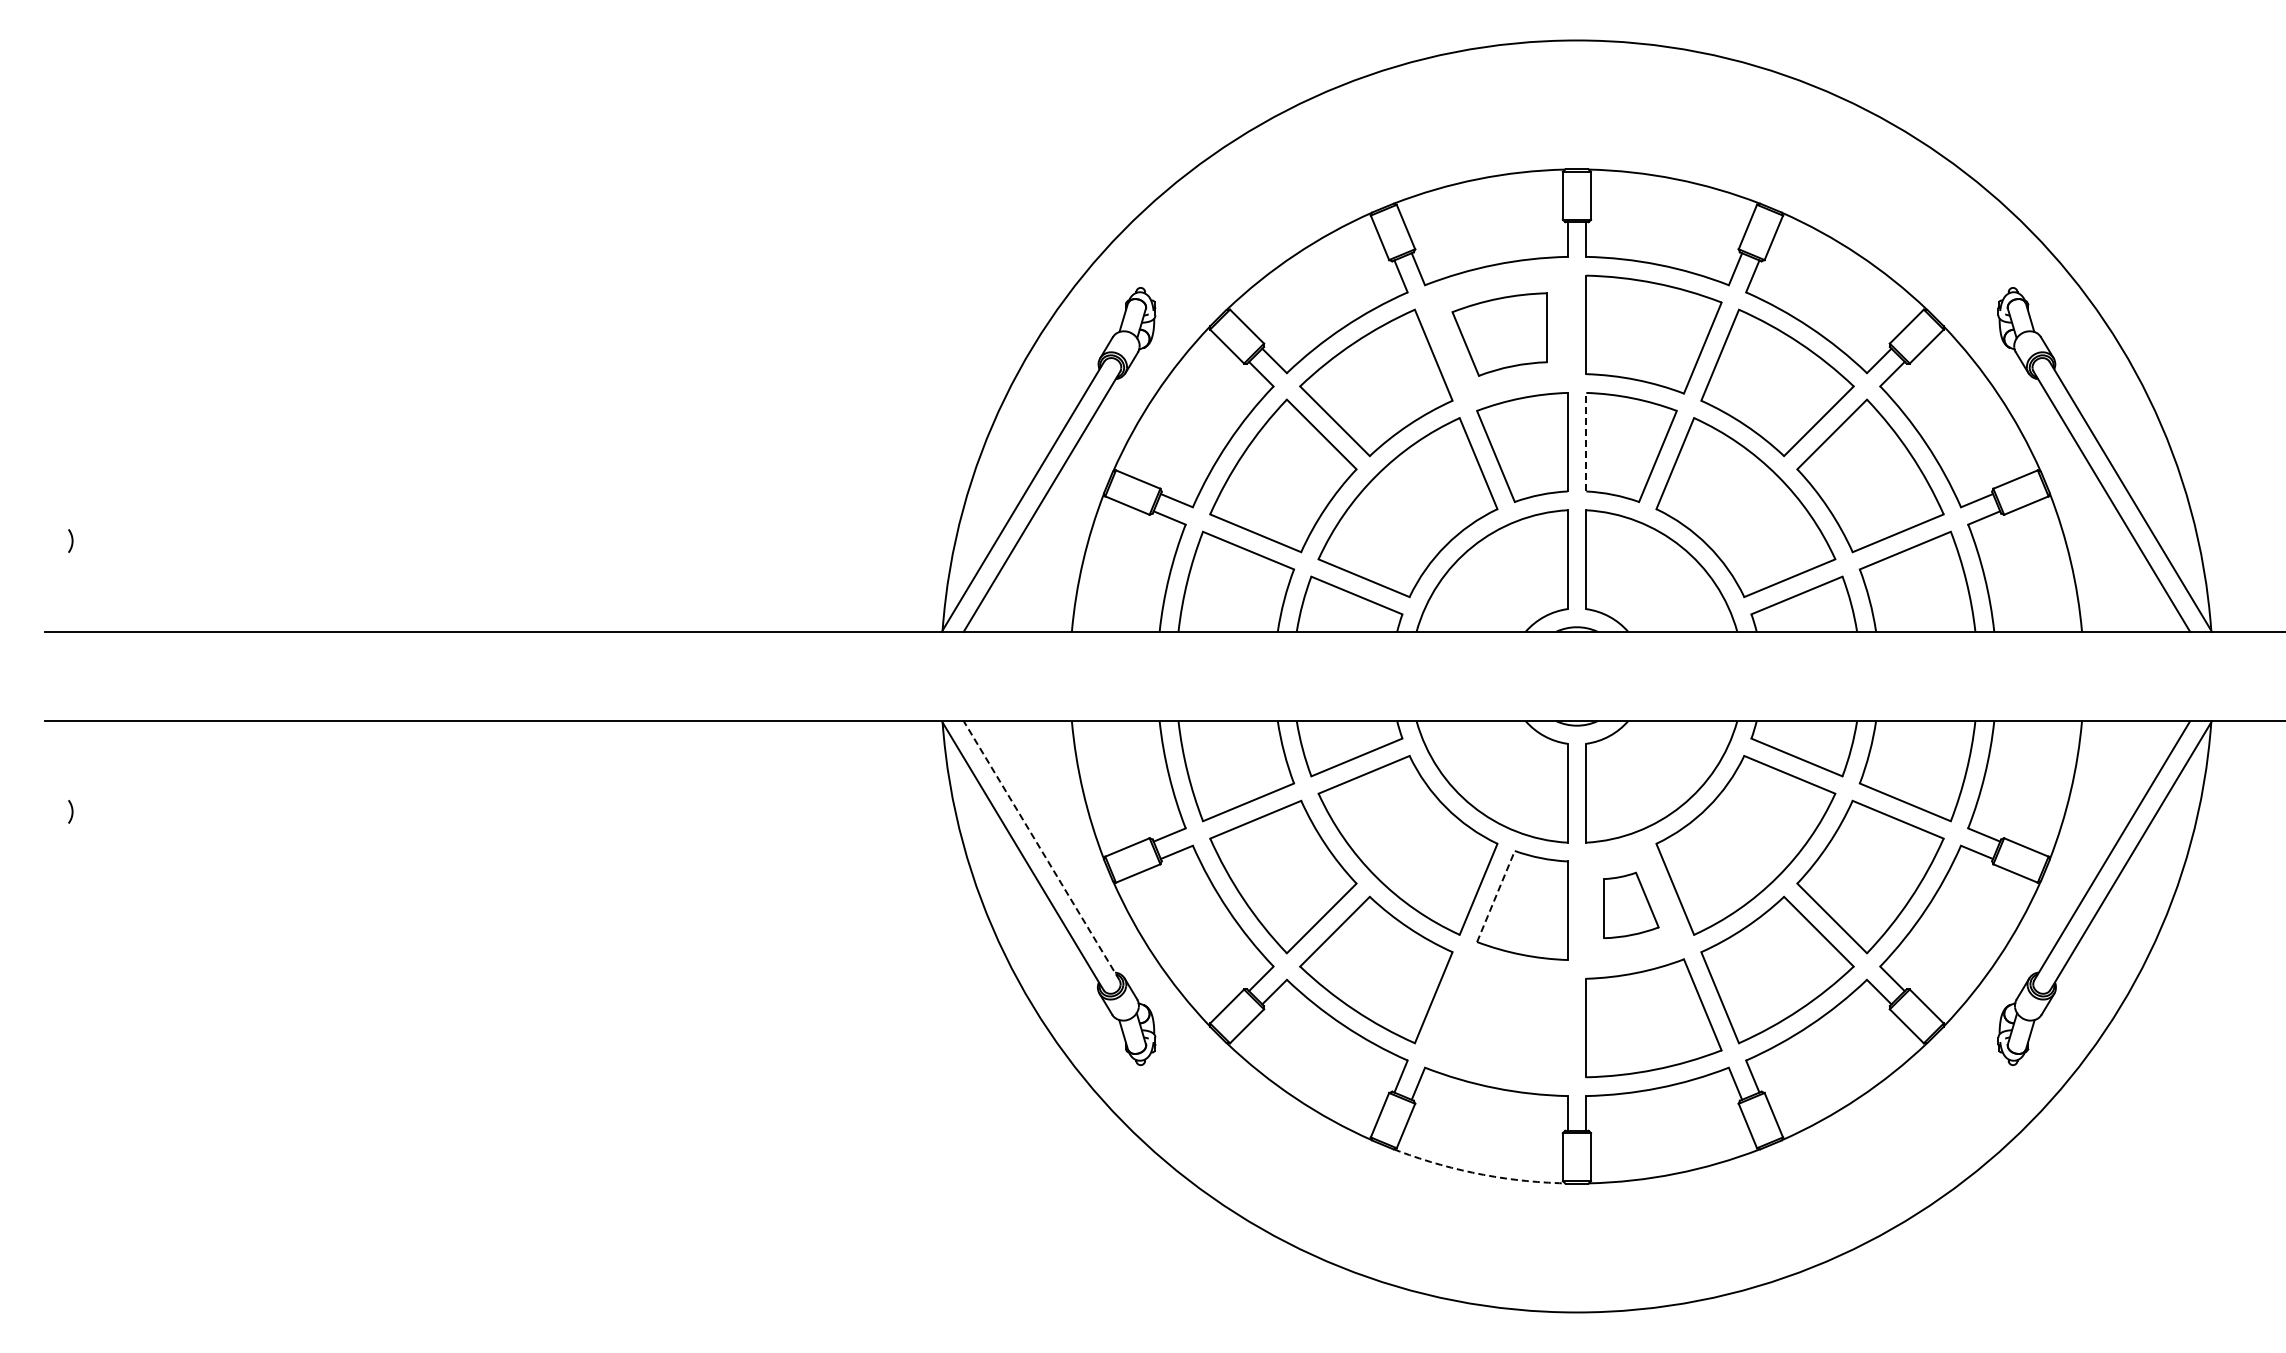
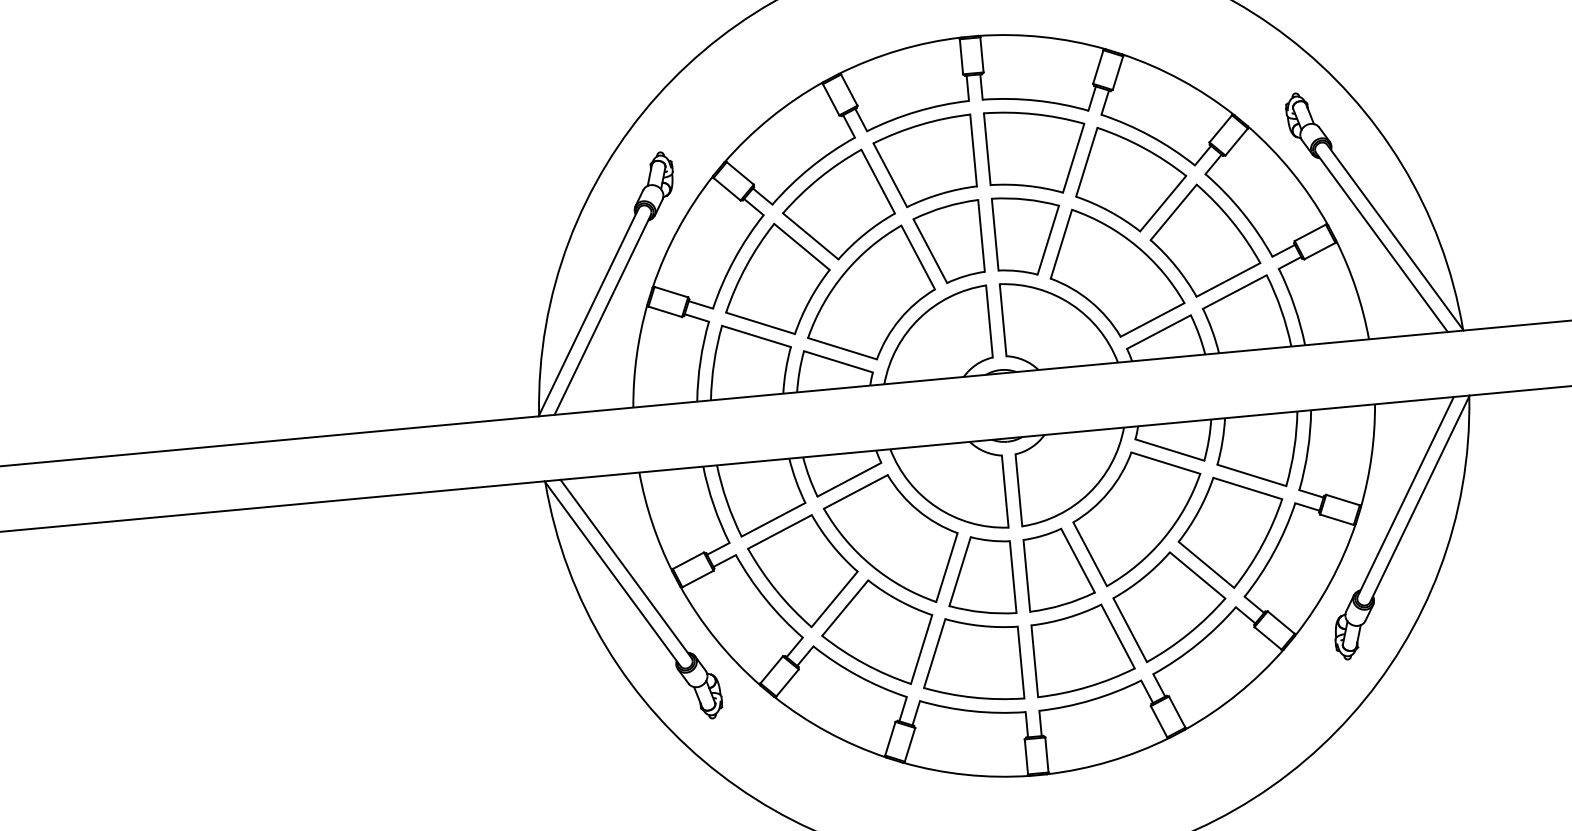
part: (1499, 334) -> (924, 162), size x1.43
line: (1586, 441) -> (995, 234), dashed -> solid
line: (1041, 850) -> (625, 568), dashed -> solid
line: (1496, 896) -> (960, 571), dashed -> solid
part: (1631, 905) -> (1059, 569), size x1.67
part: (1499, 1018) -> (970, 660), added
arc: (1478, 1173) -> (966, 774), dashed -> solid

